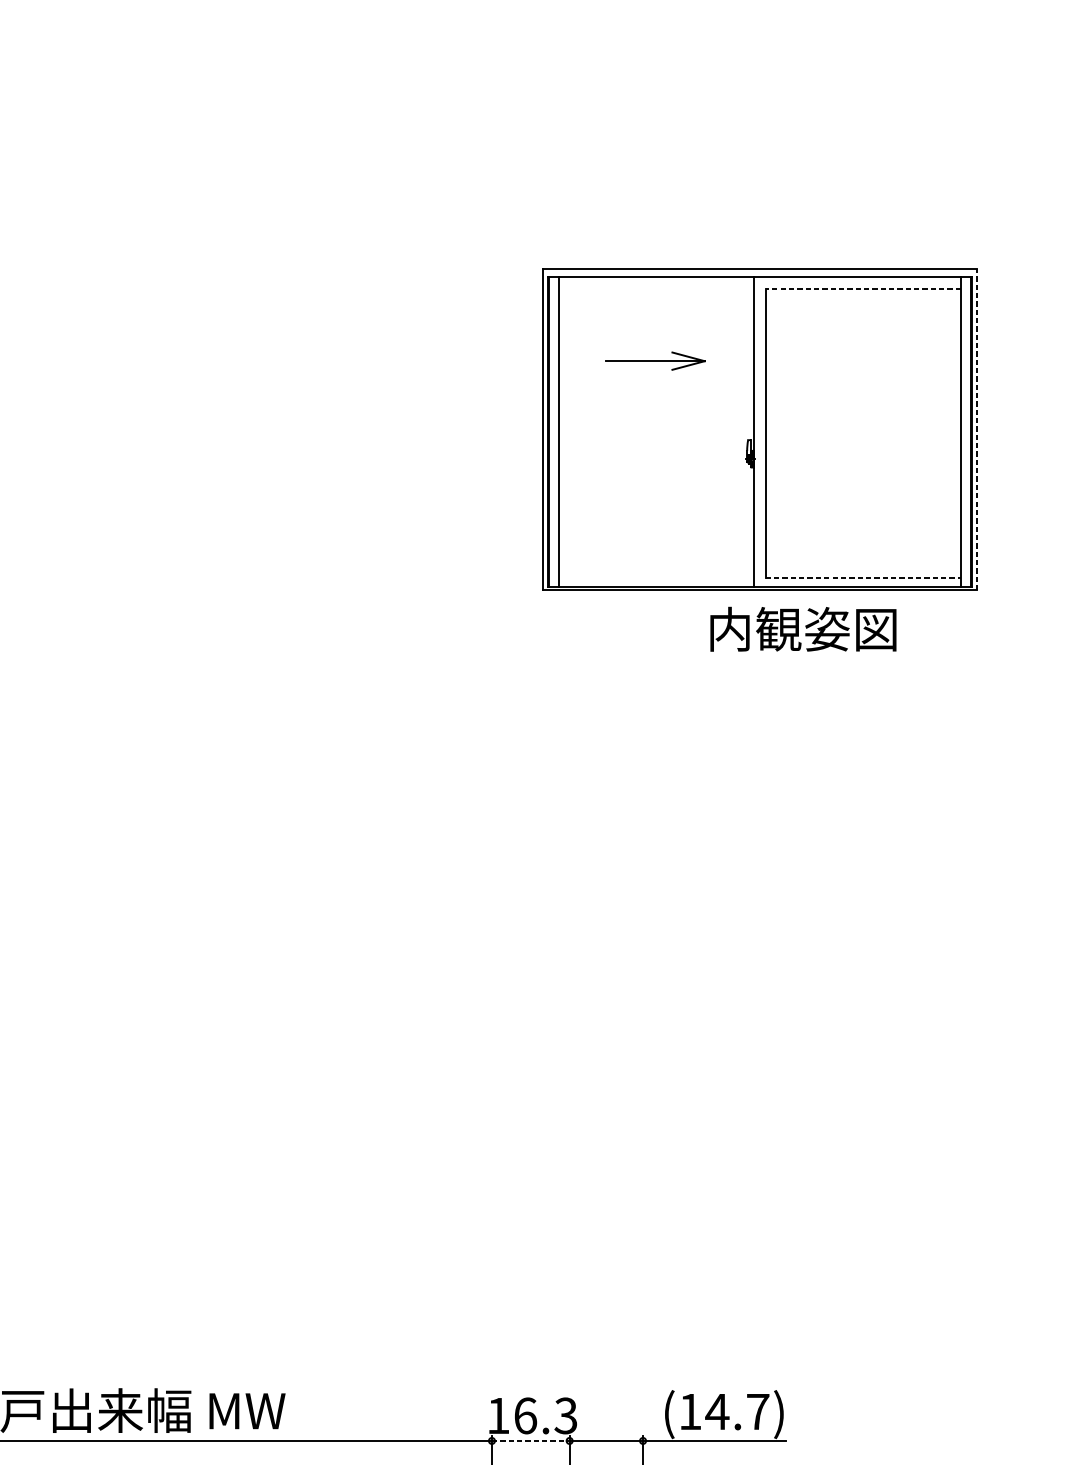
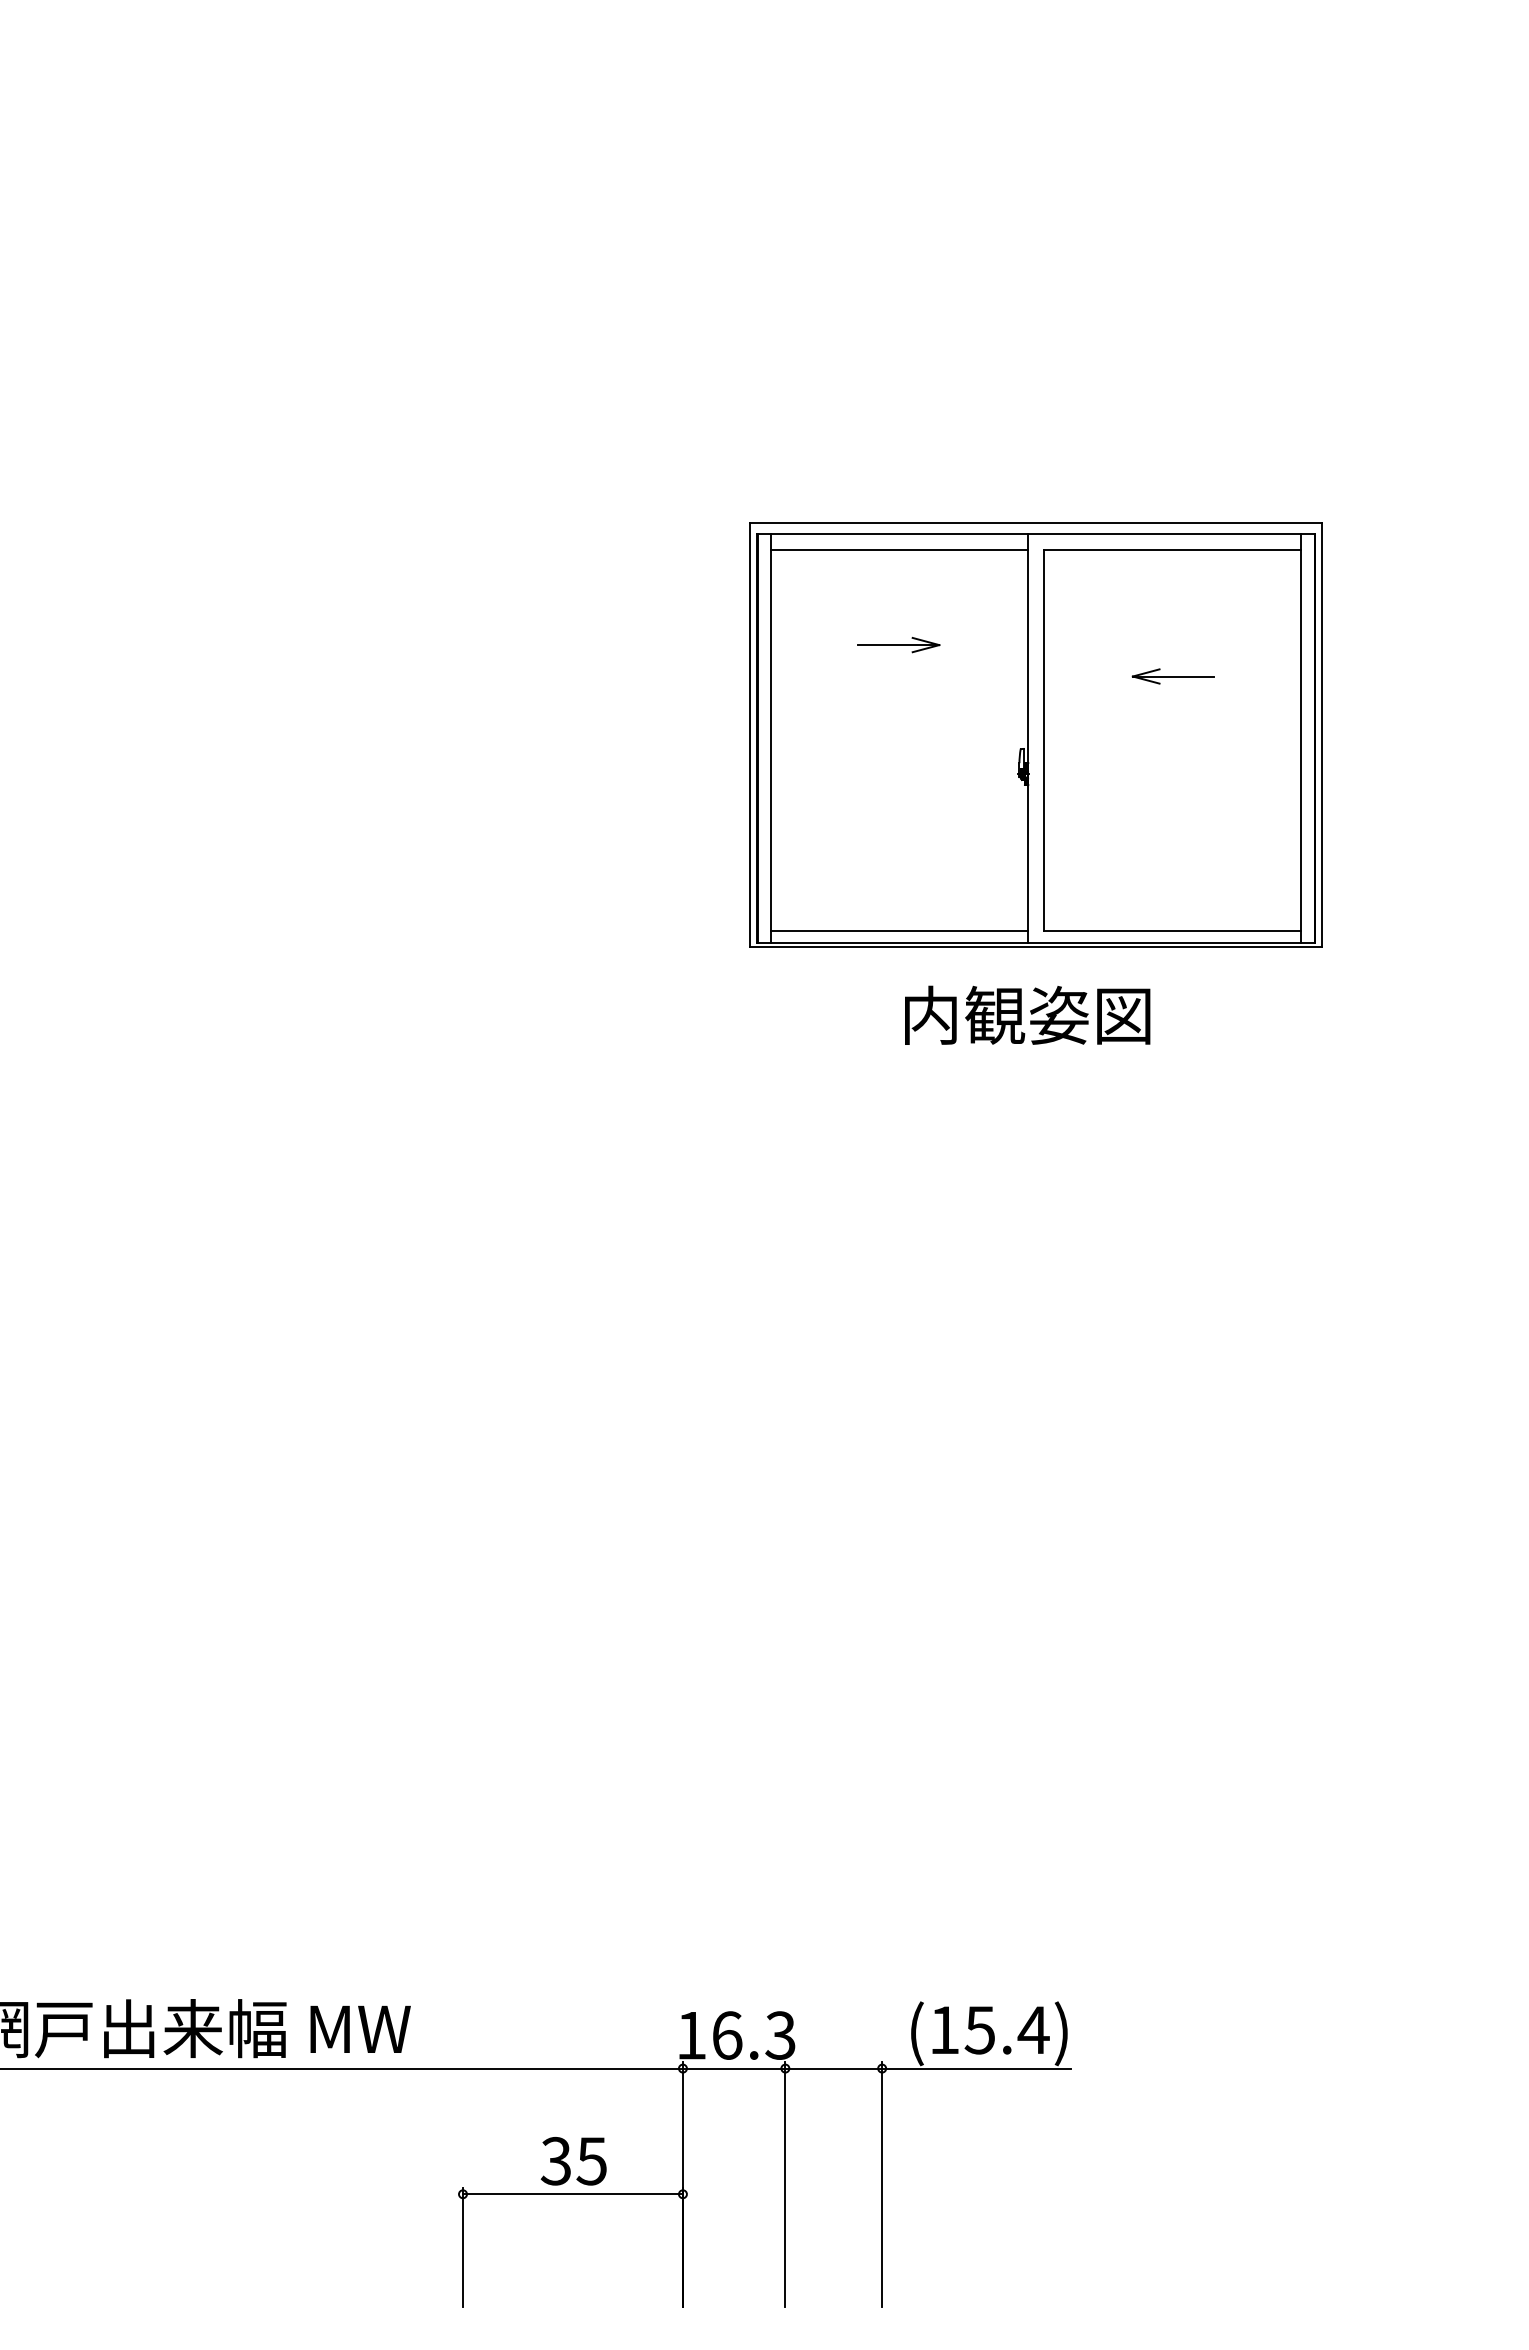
line: (656, 288) -> (899, 549), added
line: (863, 288) -> (1172, 549), dashed -> solid
part: (655, 361) -> (898, 645), size x0.62
part: (863, 385) -> (1172, 676), added
line: (976, 429) -> (1322, 734), dashed -> solid
line: (656, 578) -> (899, 931), added
line: (863, 578) -> (1172, 931), dashed -> solid
text: (803, 628) -> (1027, 1014), moved
text: (737, 1412) -> (1006, 2030), (14.7) -> (15.4)
line: (531, 1440) -> (734, 2068), dashed -> solid

